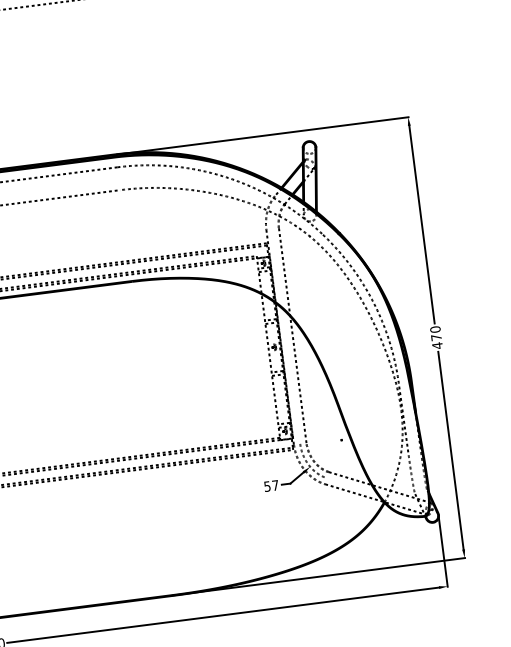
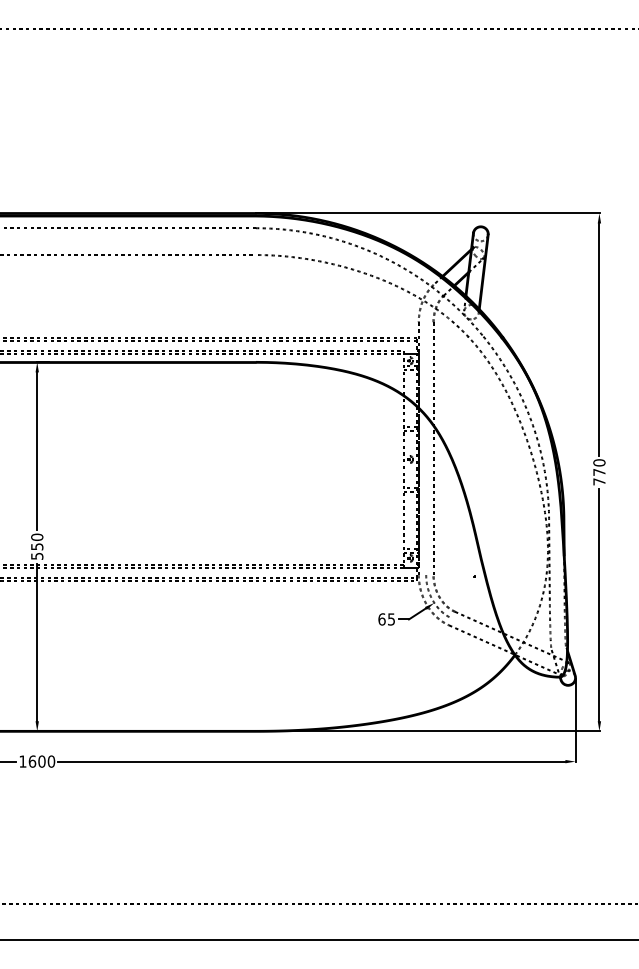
text: (437, 345) -> (599, 481), 470 -> 770
text: (271, 486) -> (386, 619), 57 -> 65

